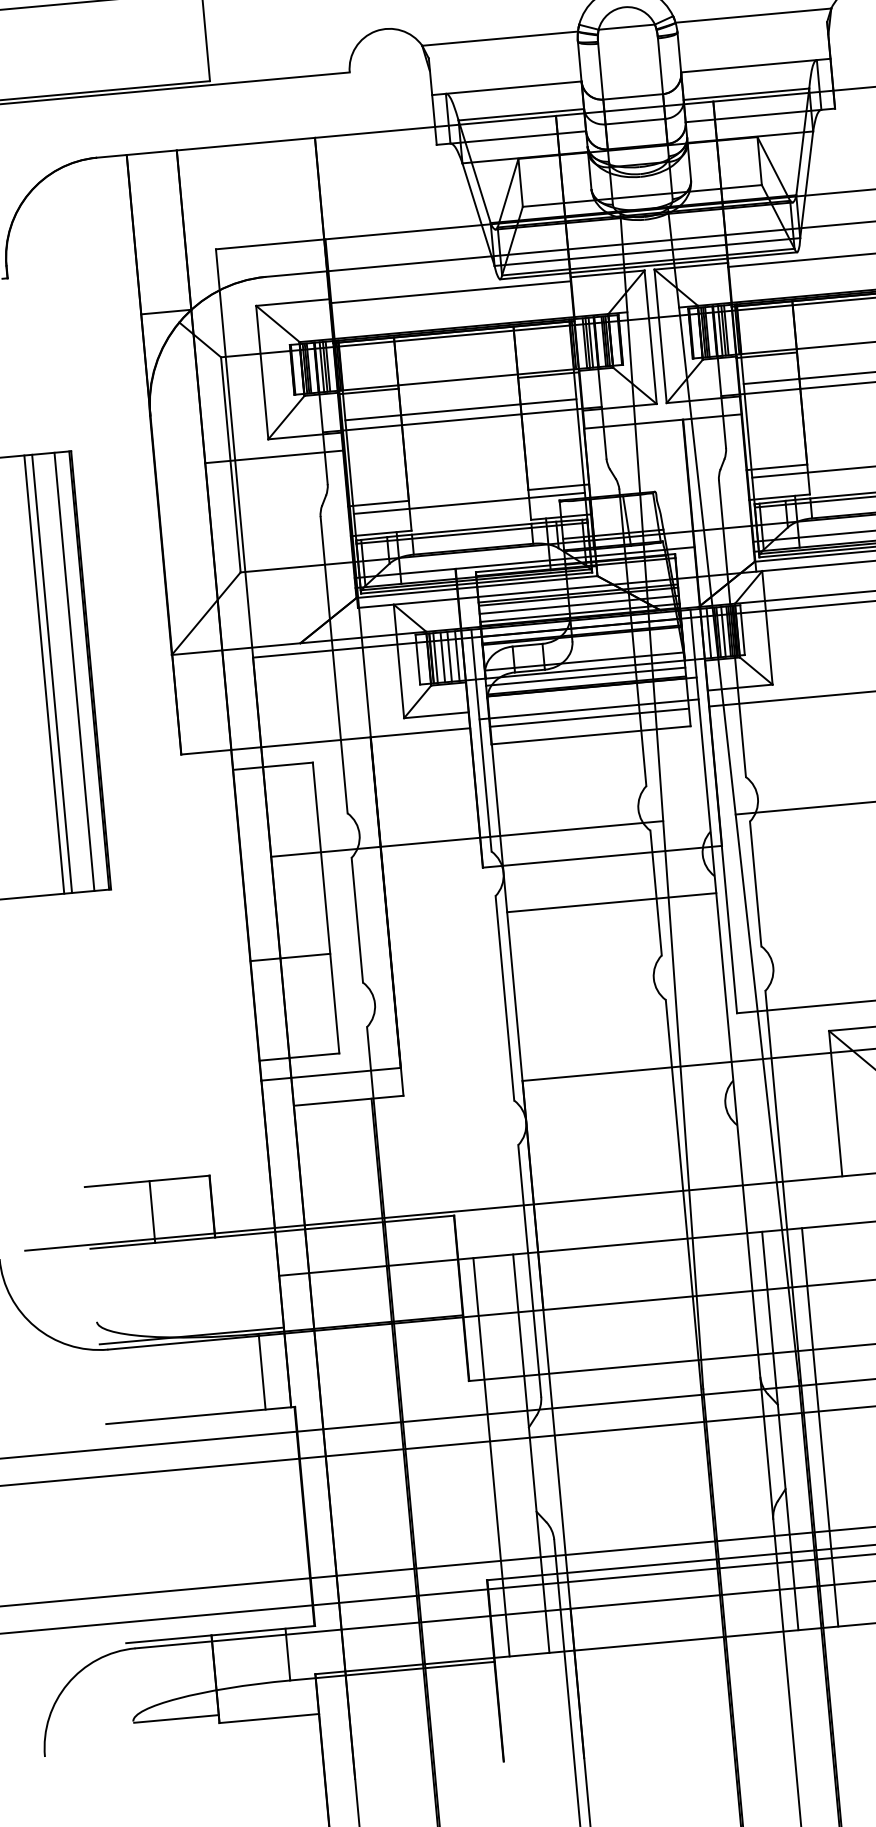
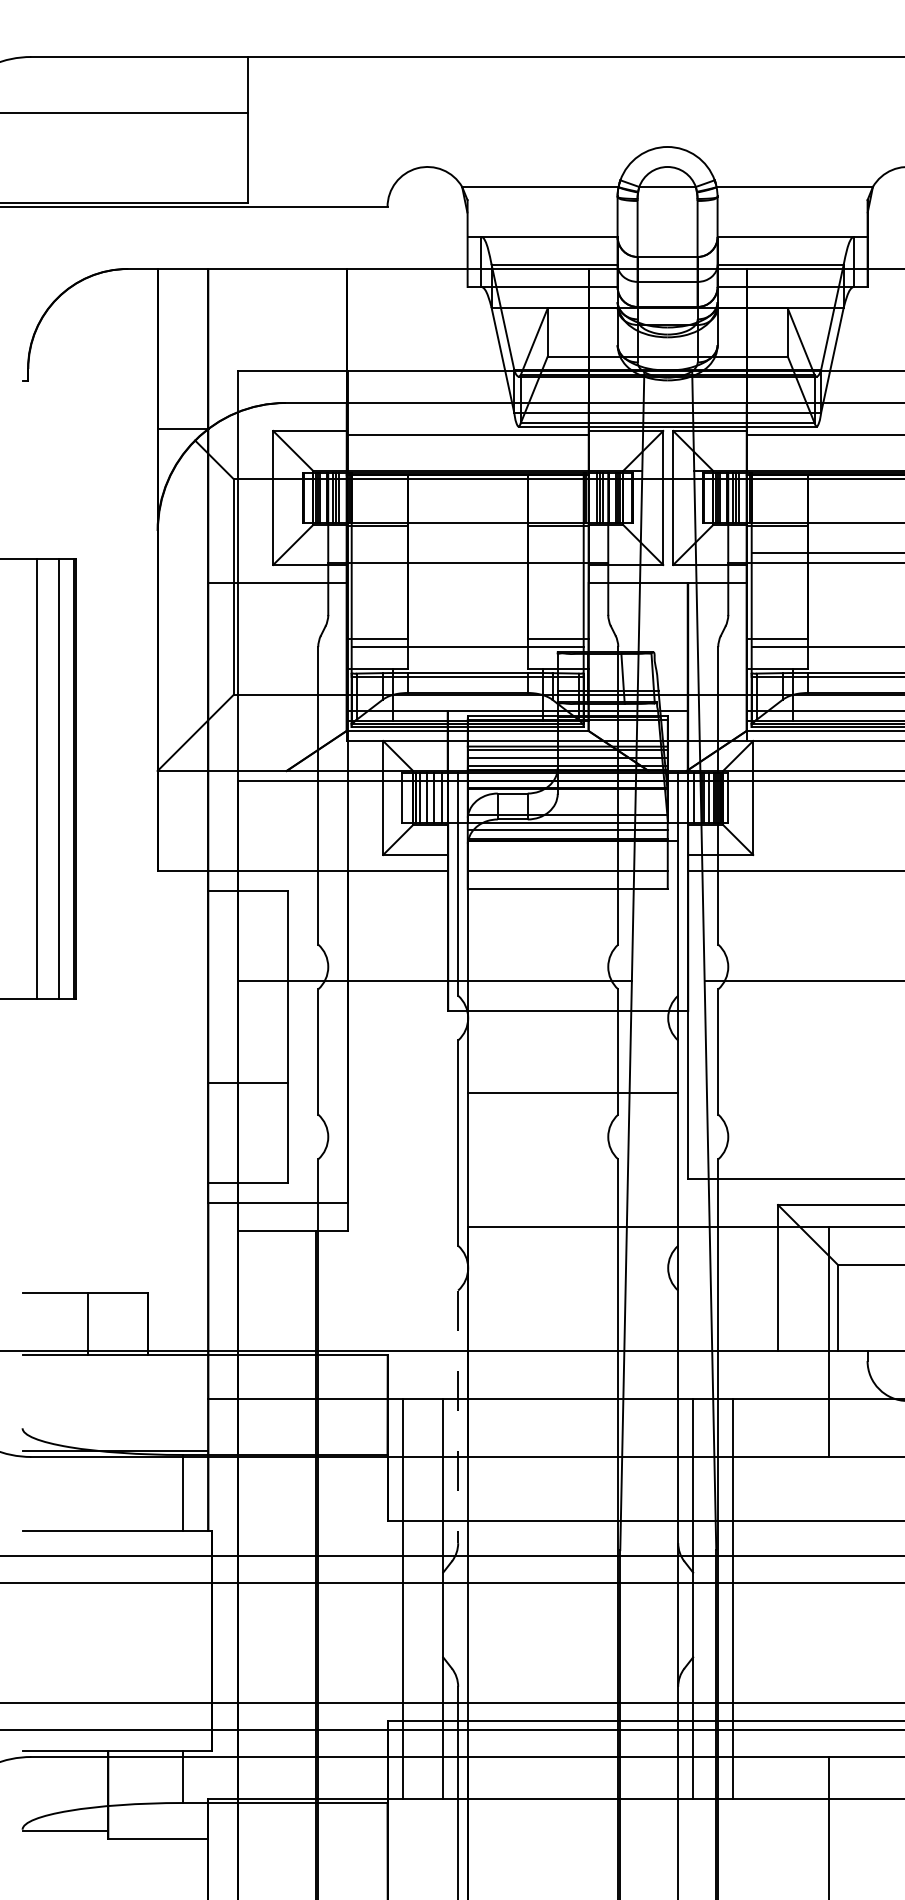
line: (460, 409) -> (467, 552), removed
line: (43, 674) -> (28, 778), removed
line: (589, 708) -> (568, 862), removed
line: (612, 902) -> (573, 1092), moved
line: (530, 1271) -> (458, 1417), solid -> dashed

